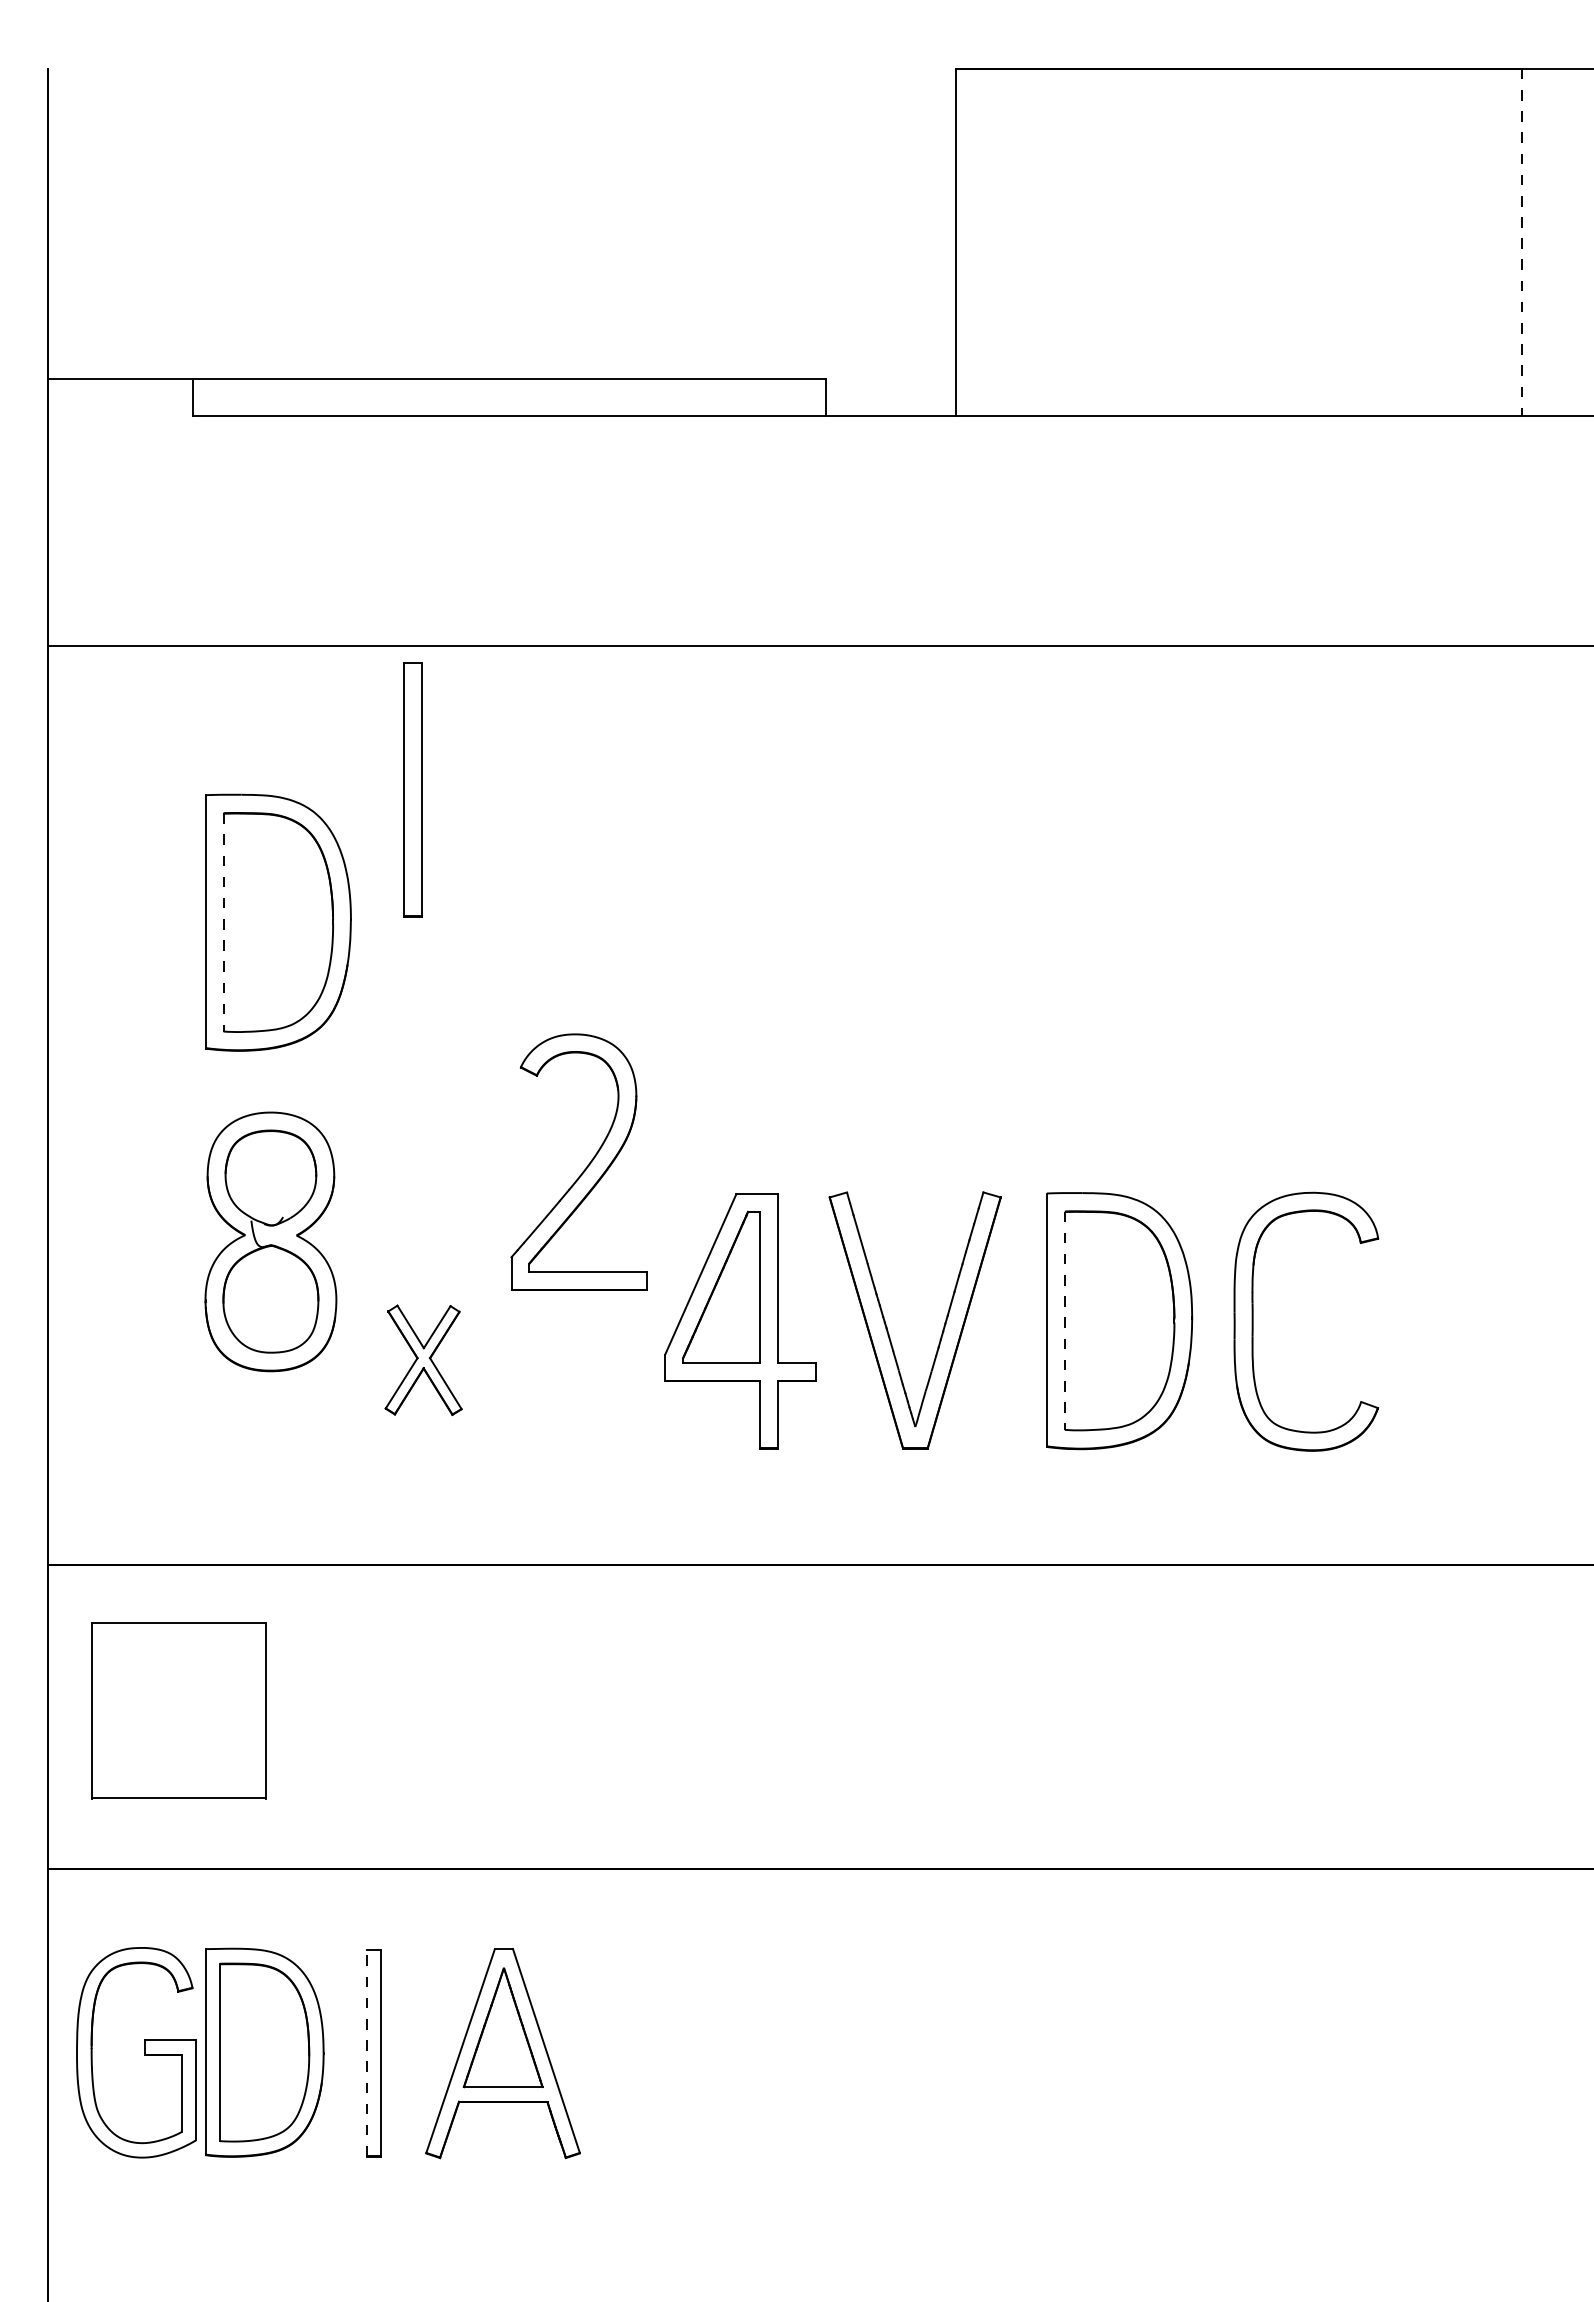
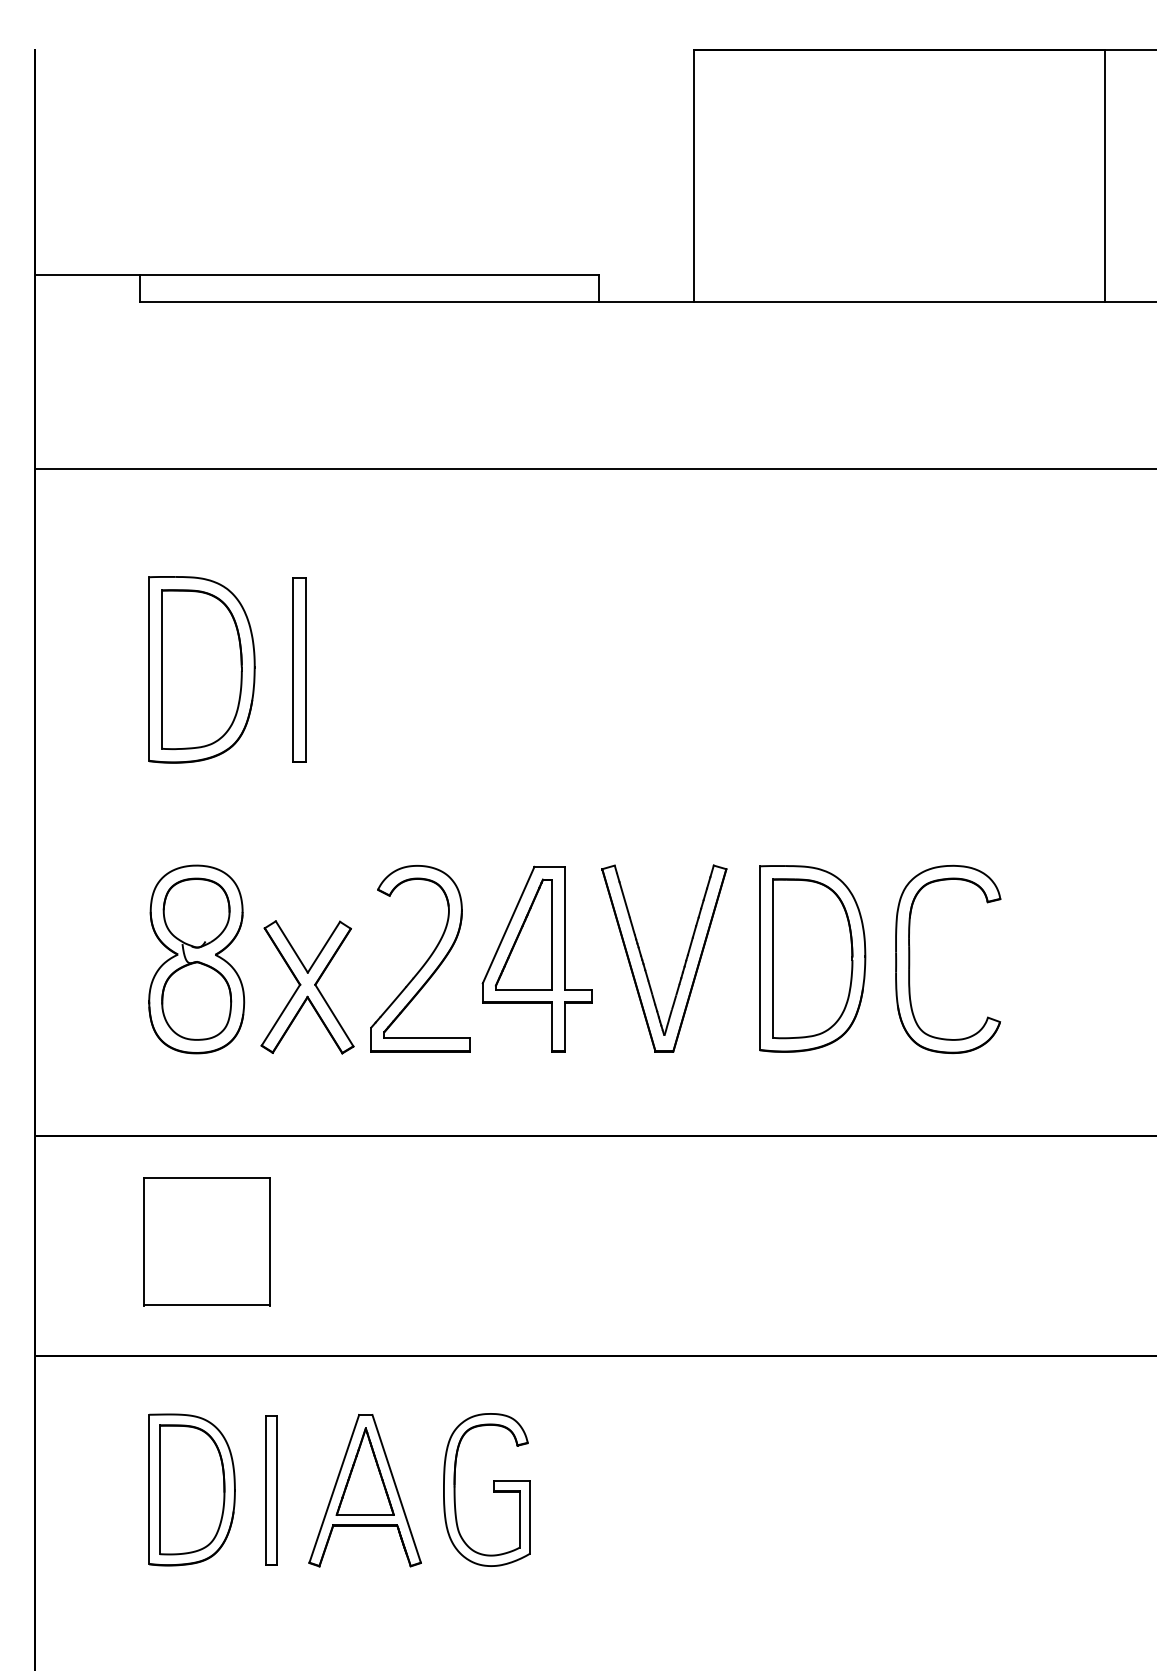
line: (1521, 241) -> (1104, 175), dashed -> solid
part: (412, 788) -> (299, 669), moved
line: (223, 923) -> (162, 670), dashed -> solid
part: (579, 1162) -> (420, 958), moved
part: (270, 1241) -> (196, 959), moved
line: (1064, 1321) -> (772, 959), dashed -> solid
part: (423, 1360) -> (307, 987), size x1.67
part: (178, 1710) -> (206, 1241), moved
part: (145, 2052) -> (493, 1489), moved
line: (367, 2053) -> (266, 1490), dashed -> solid

